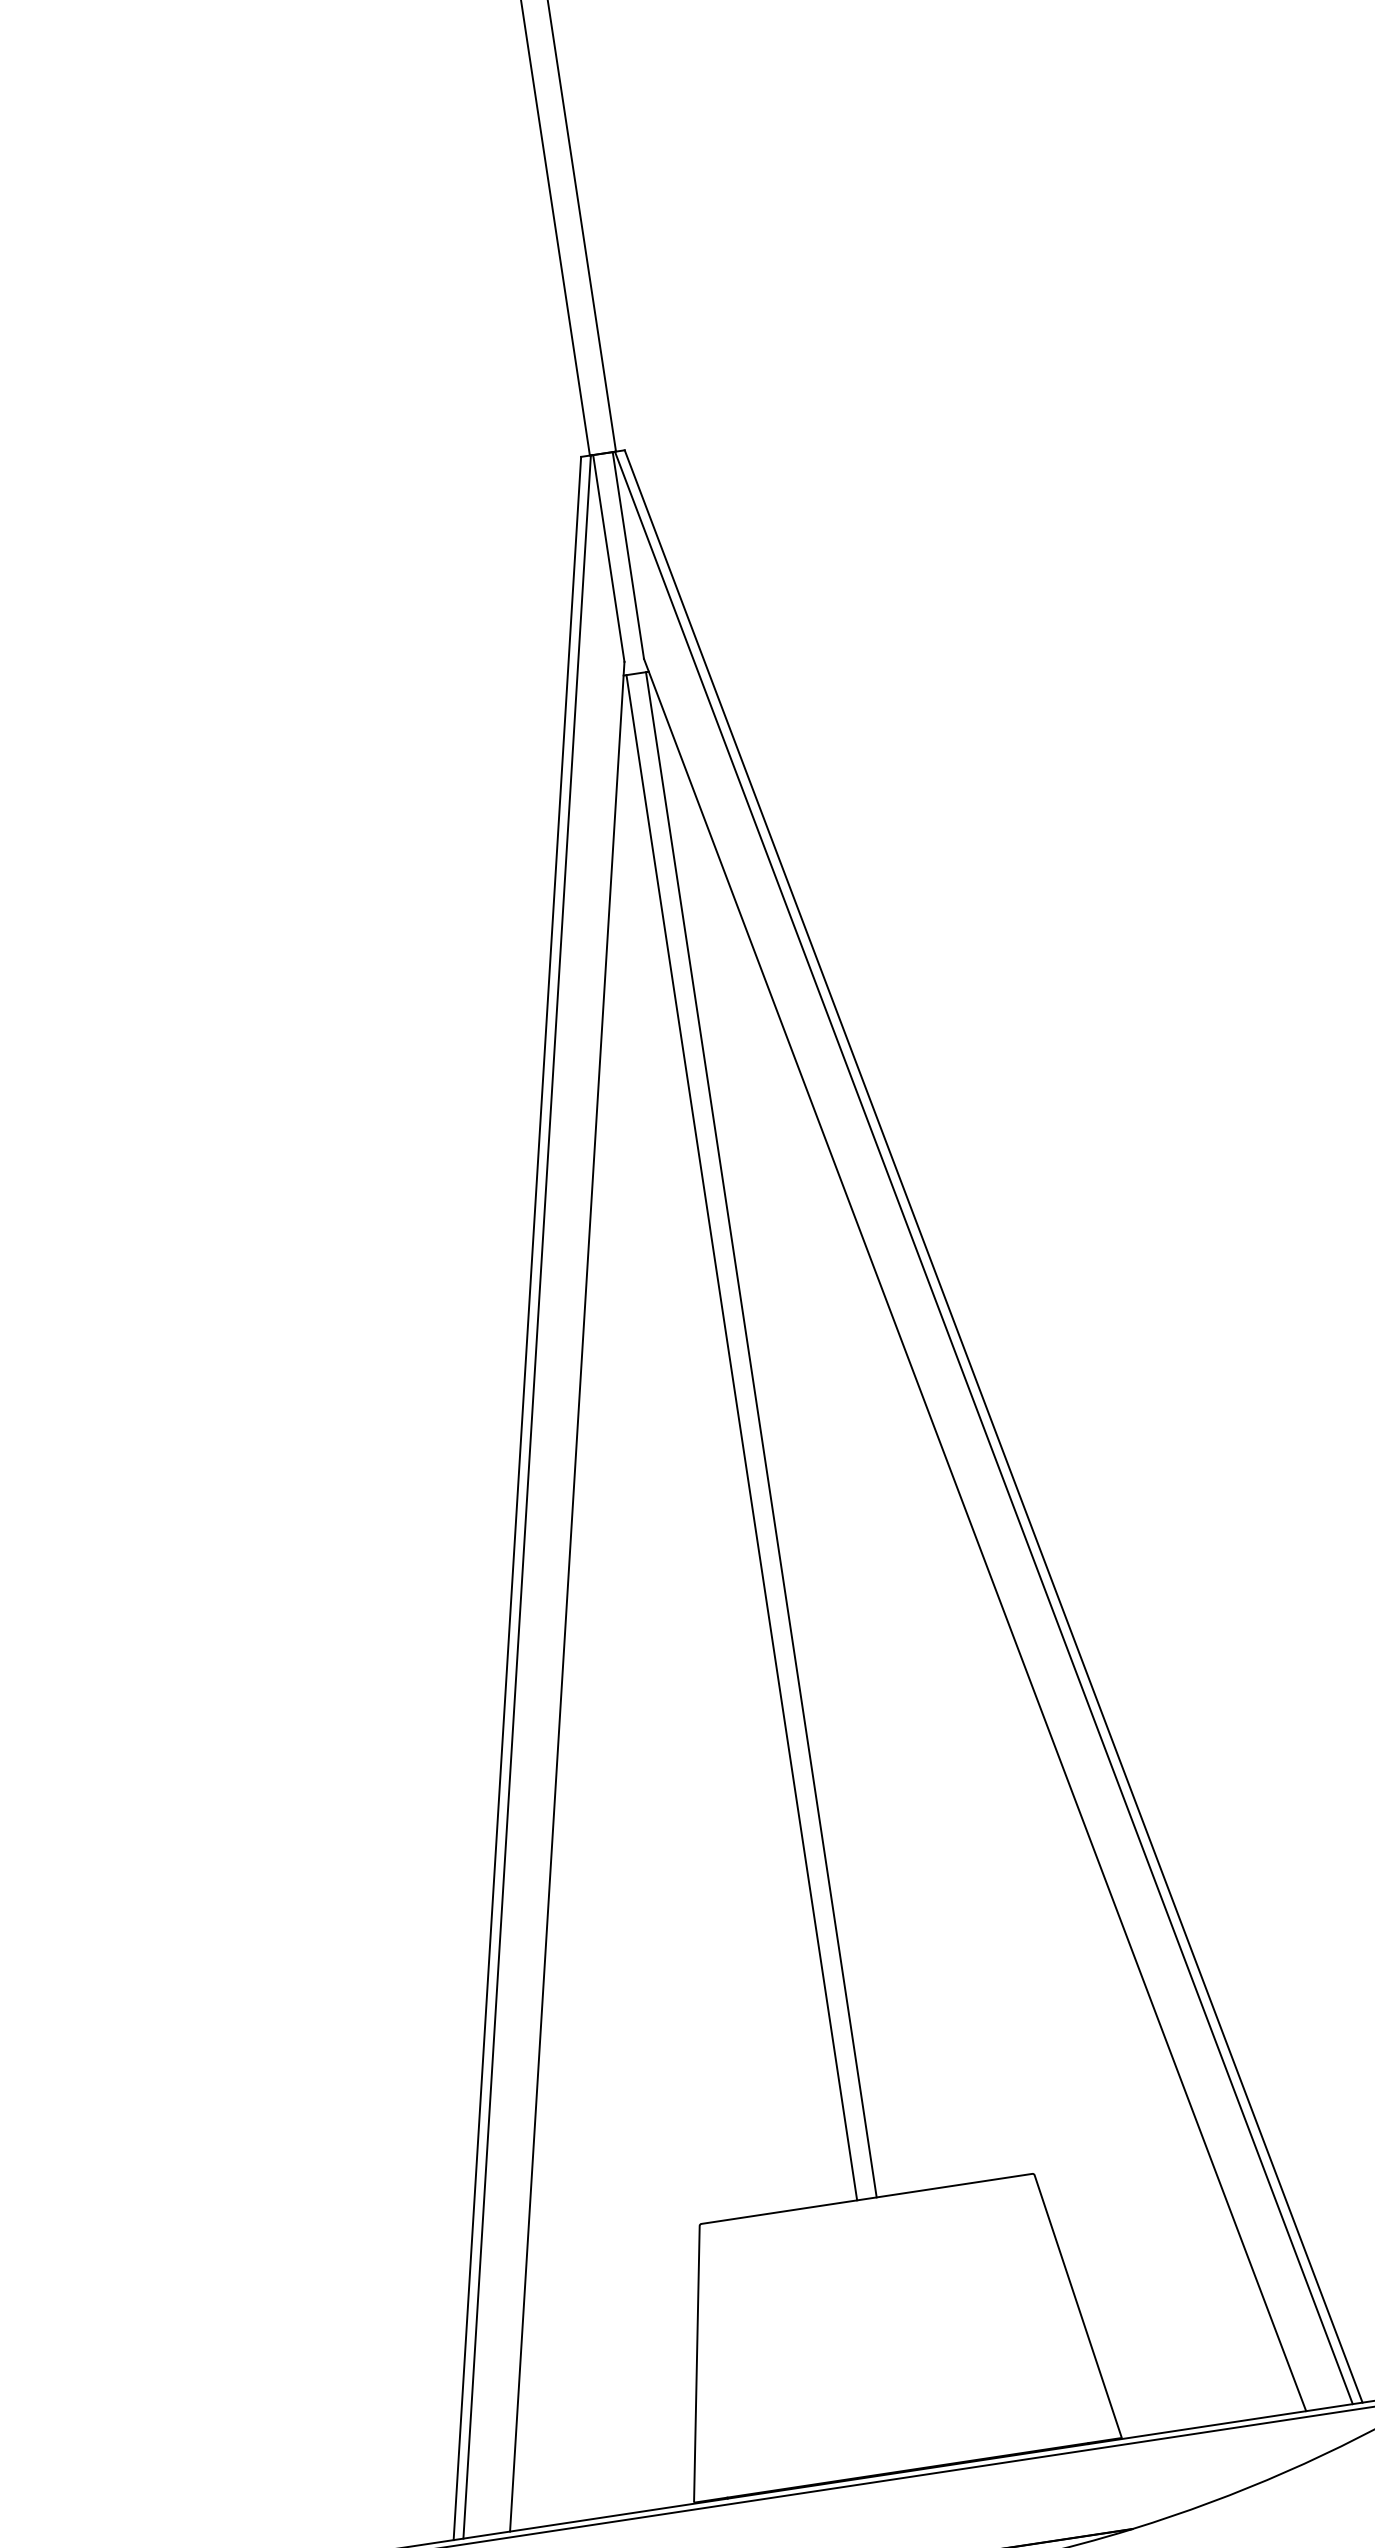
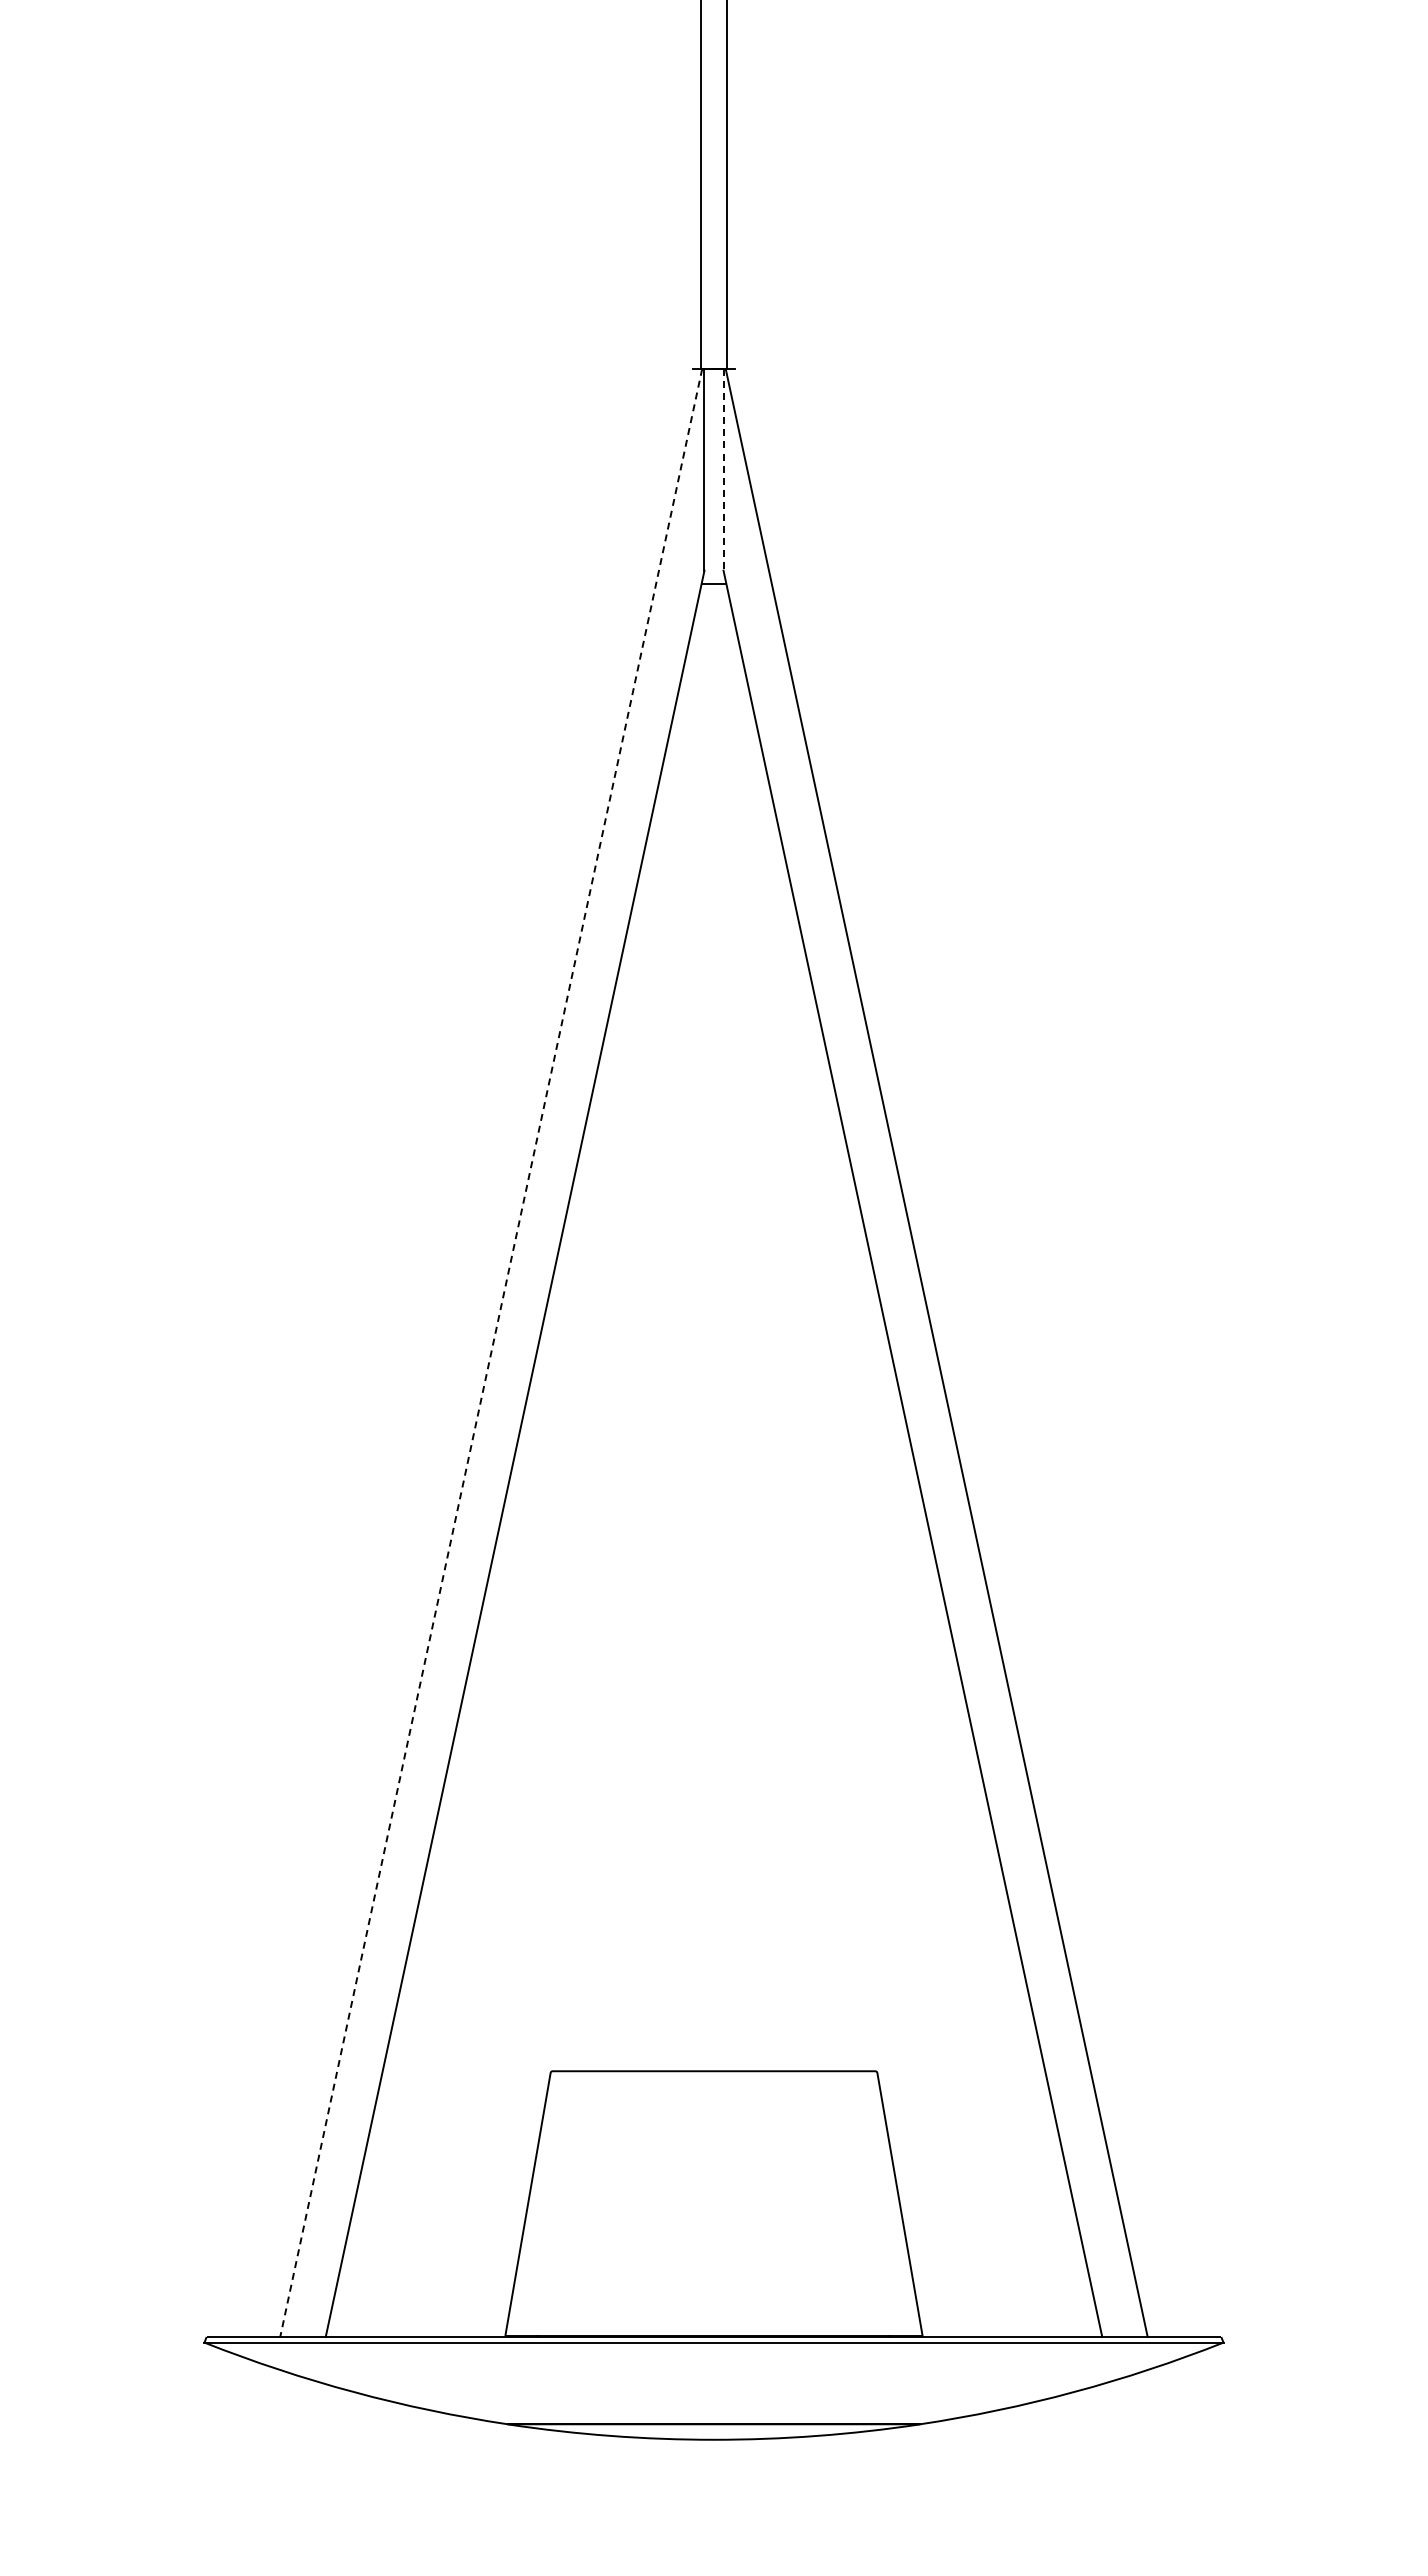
line: (628, 555) -> (723, 469), solid -> dashed
line: (993, 1425) -> (946, 1352), removed
line: (761, 1434) -> (723, 1327), removed
line: (741, 1437) -> (704, 1327), removed
line: (527, 1497) -> (491, 1353), solid -> dashed
line: (517, 1498) -> (481, 1352), removed

